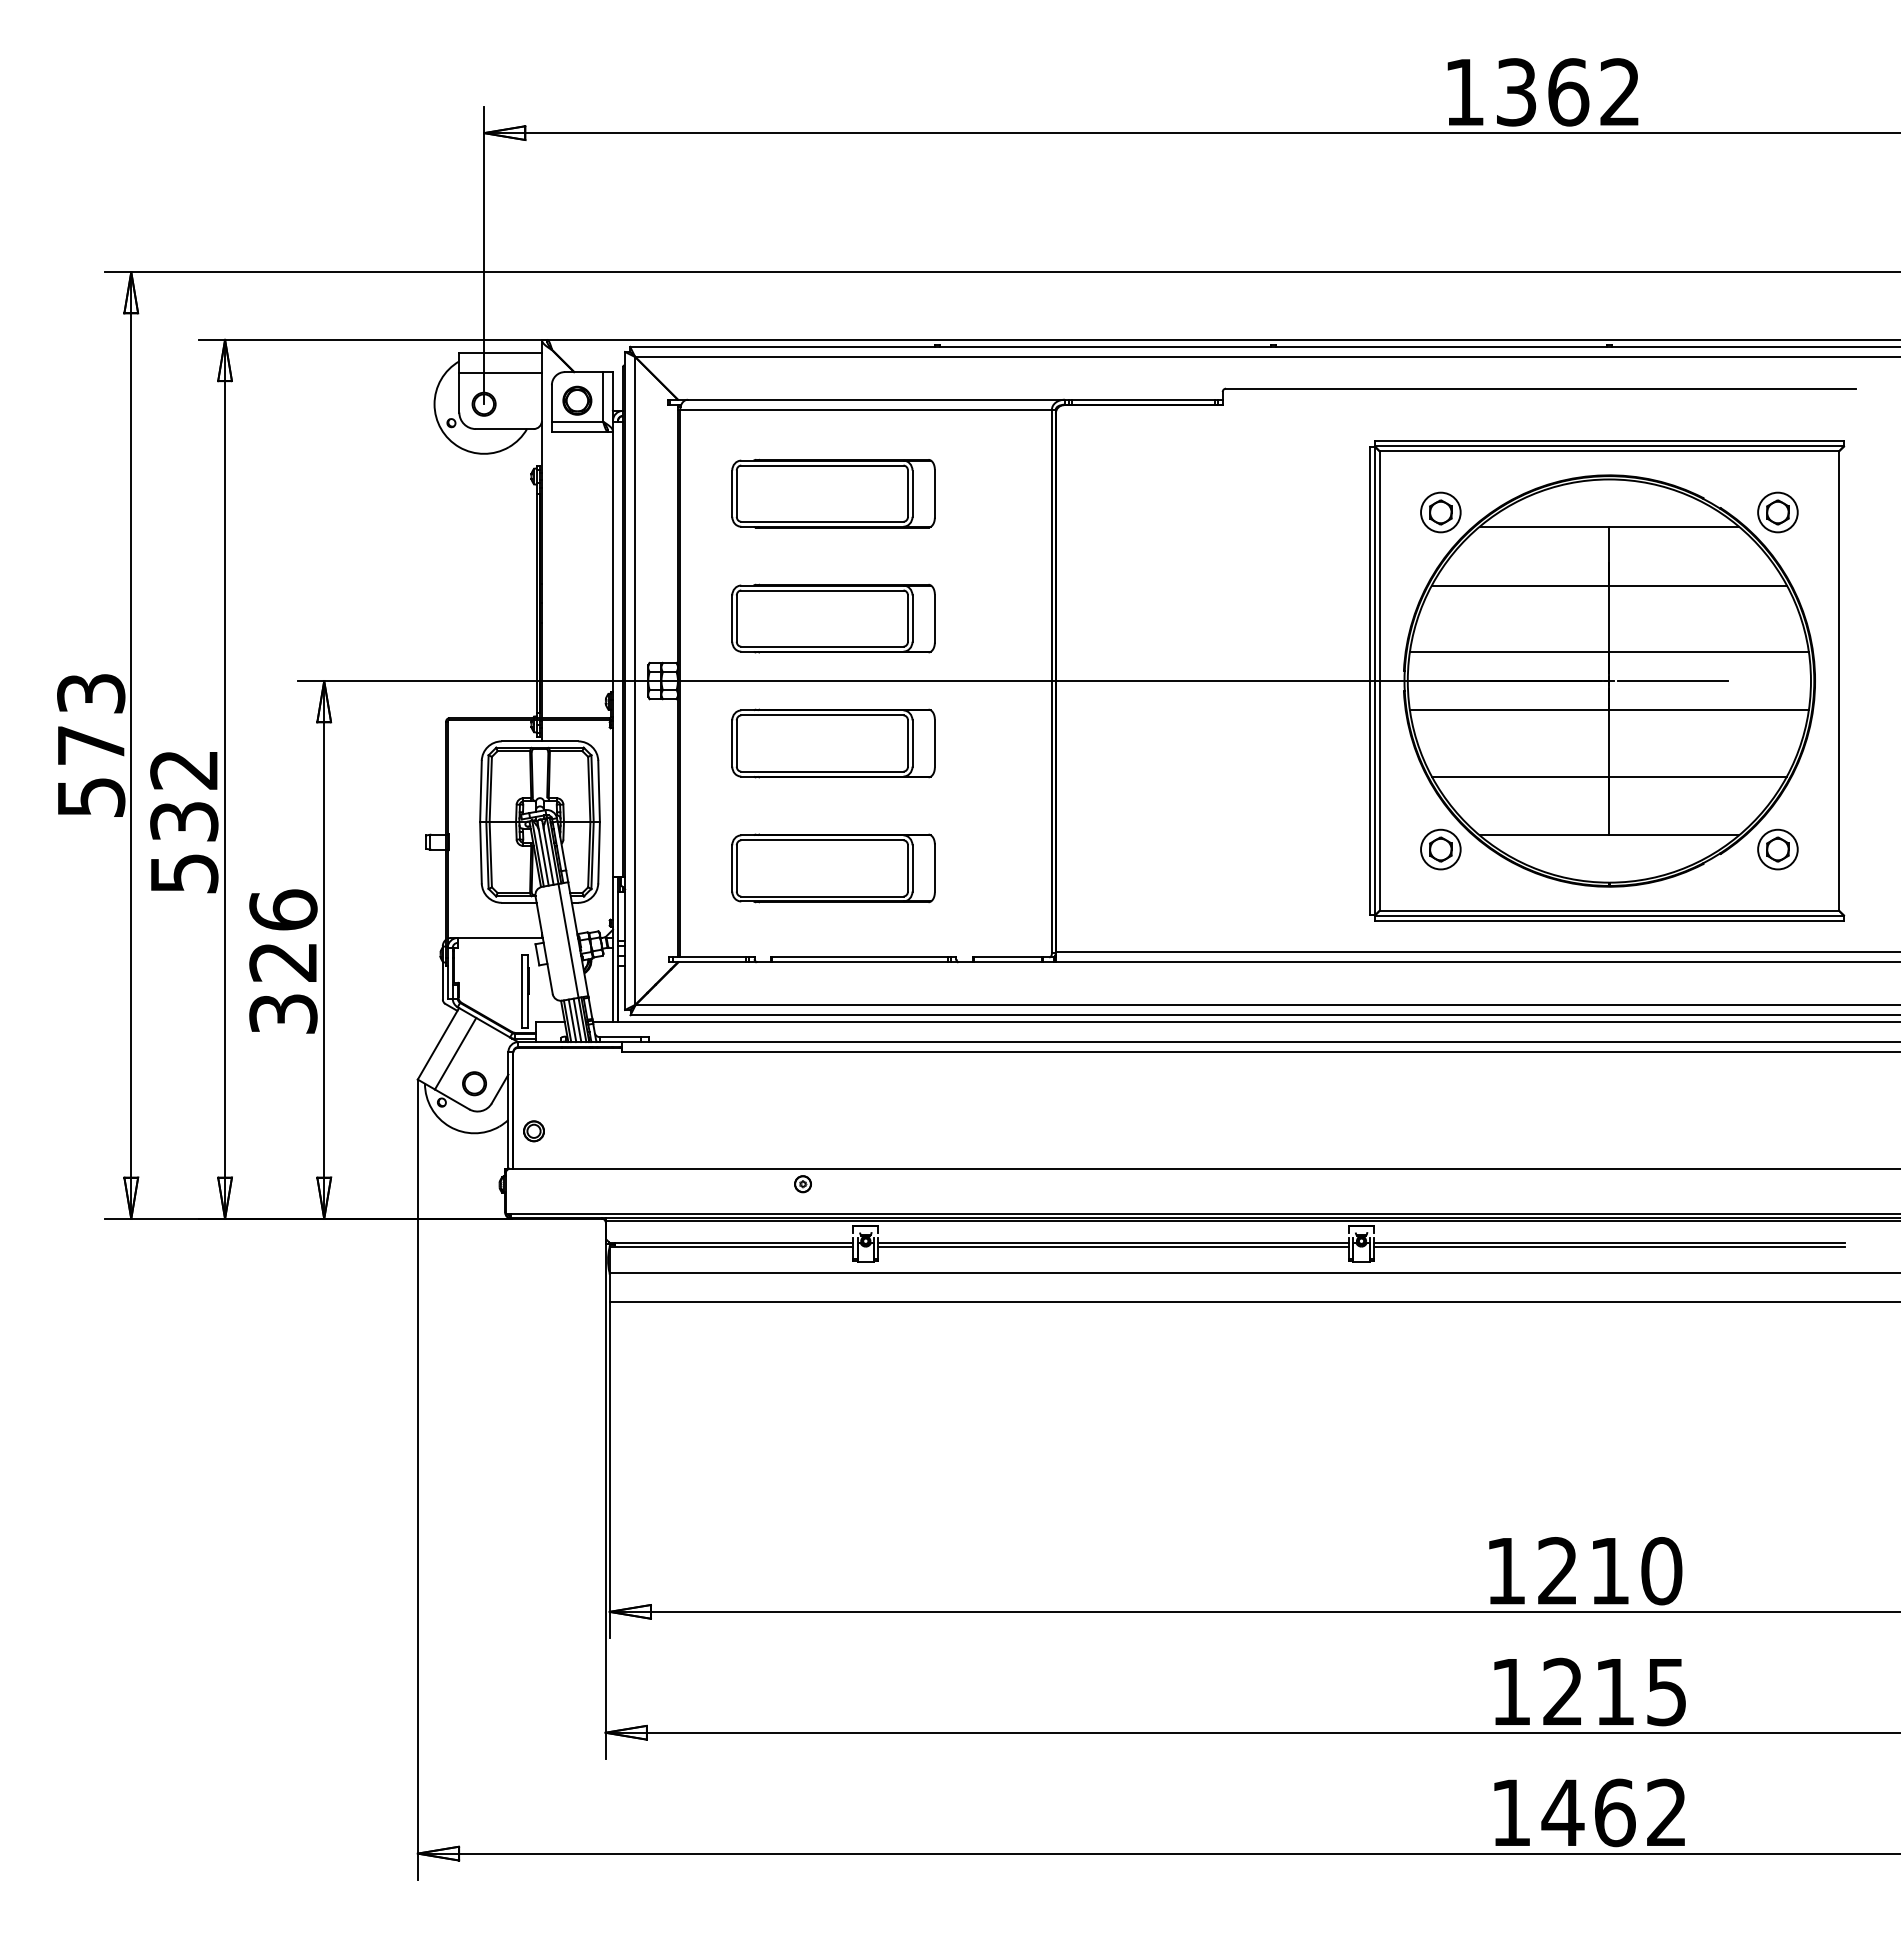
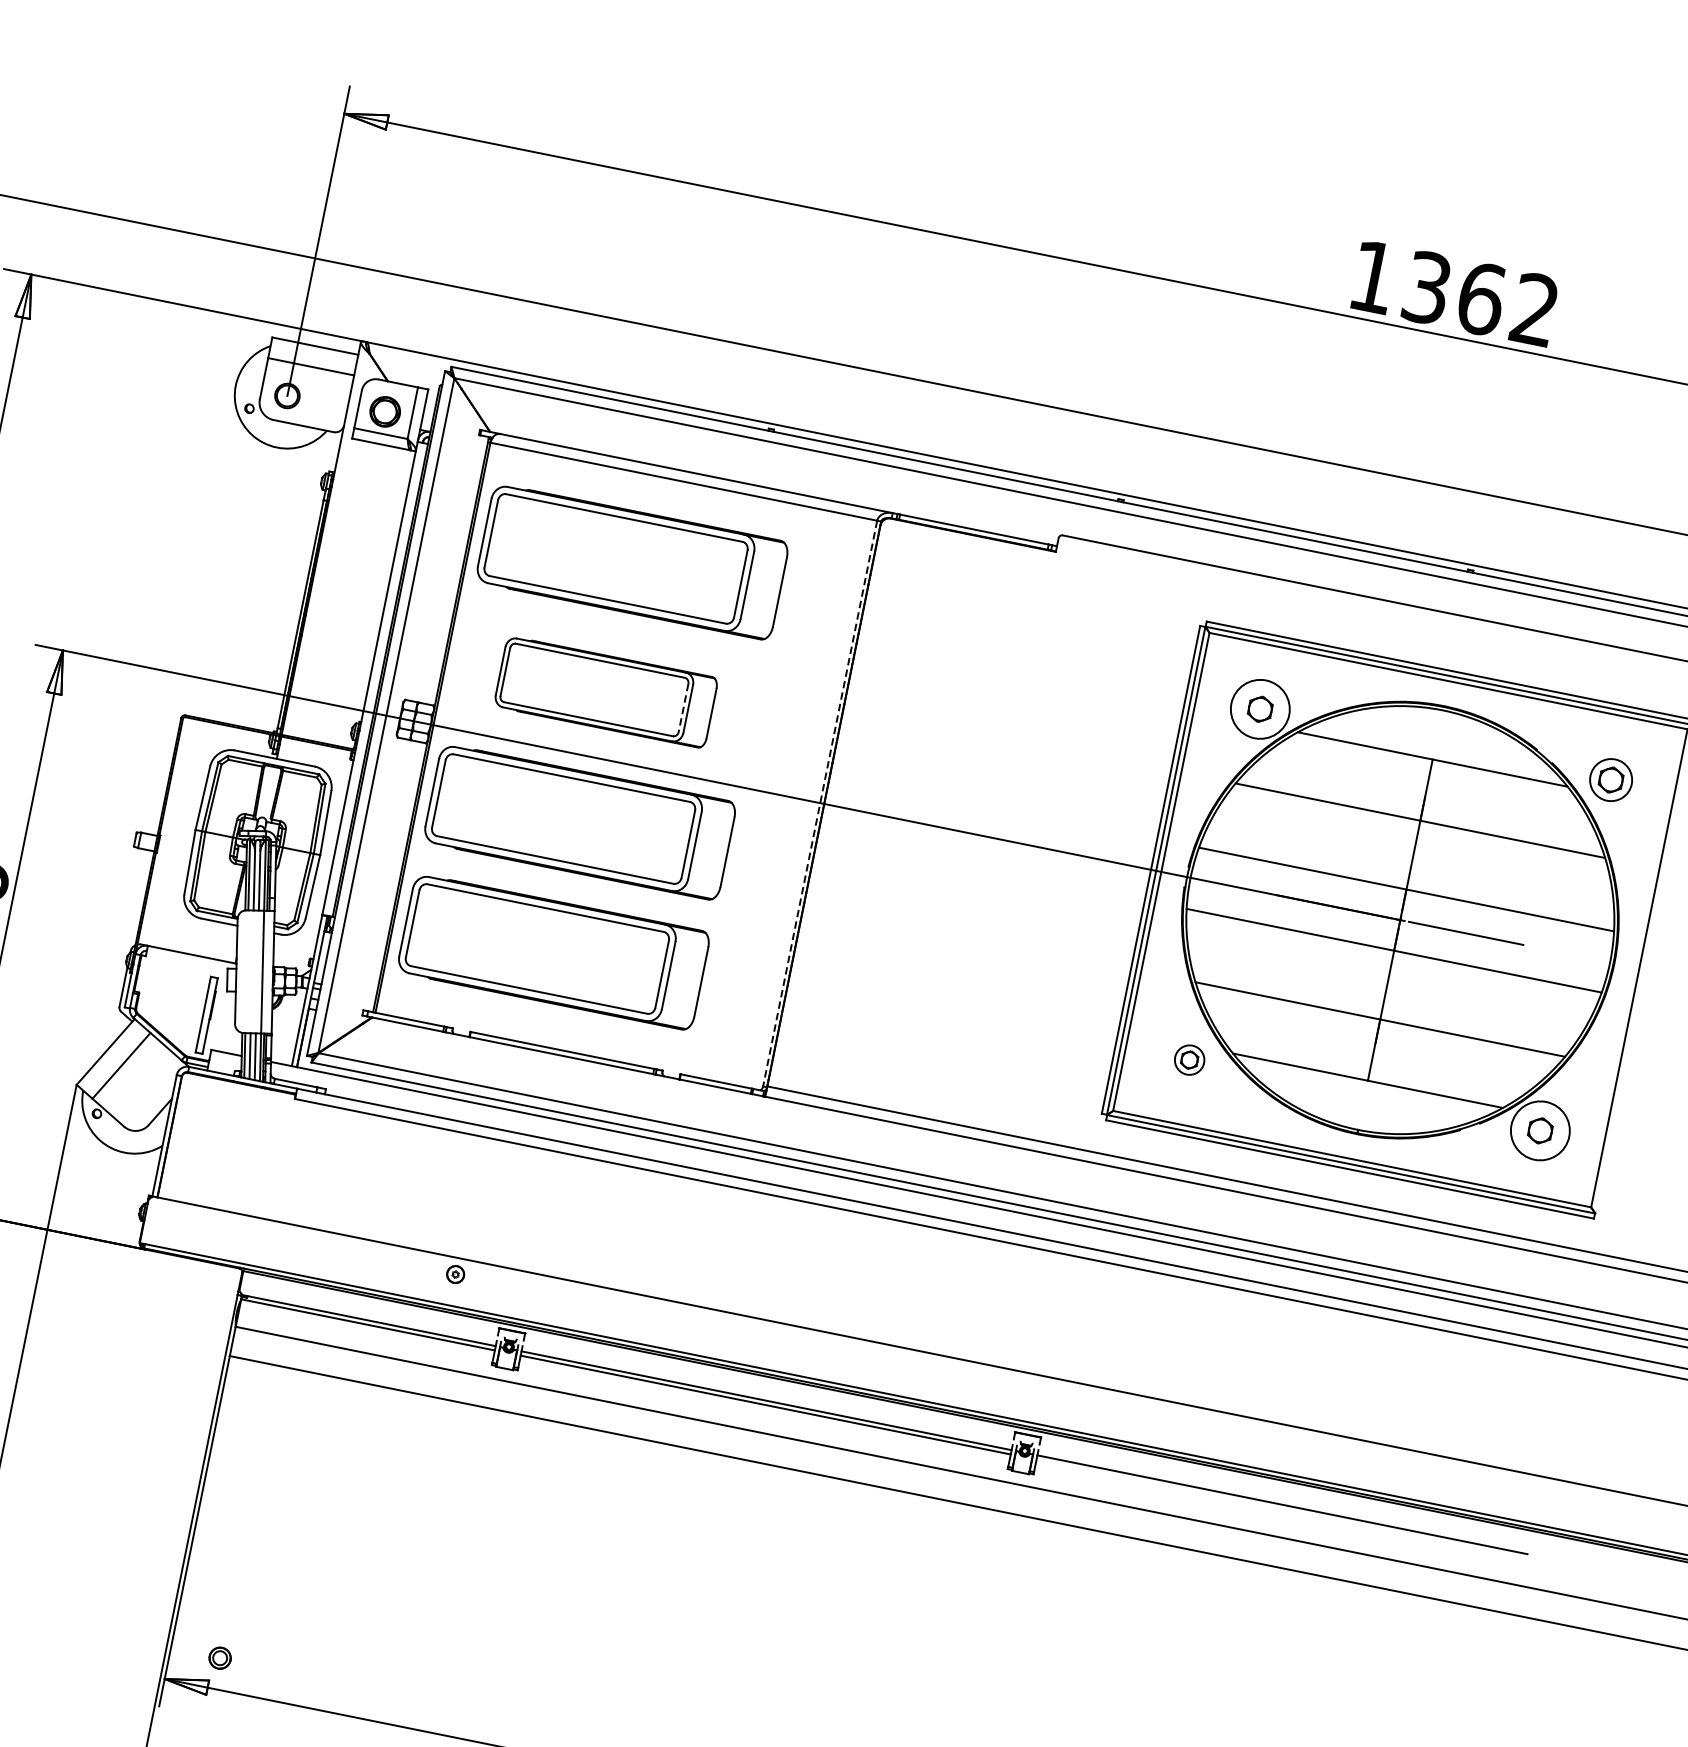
part: (833, 493) -> (632, 562), size x1.4
circle: (1440, 512) -> (1259, 709), size x1.4
line: (908, 619) -> (683, 708), solid -> dashed
line: (1051, 681) -> (819, 803), solid -> dashed
part: (833, 743) -> (579, 822), size x1.4
part: (1440, 849) -> (1189, 1059), size x0.7
circle: (1777, 849) -> (1539, 1130), size x1.4
part: (833, 868) -> (553, 952), size x1.4
part: (474, 1083) -> (134, 1100), removed
part: (533, 1131) -> (219, 1658), moved
line: (1608, 1247) -> (1280, 1509), removed

